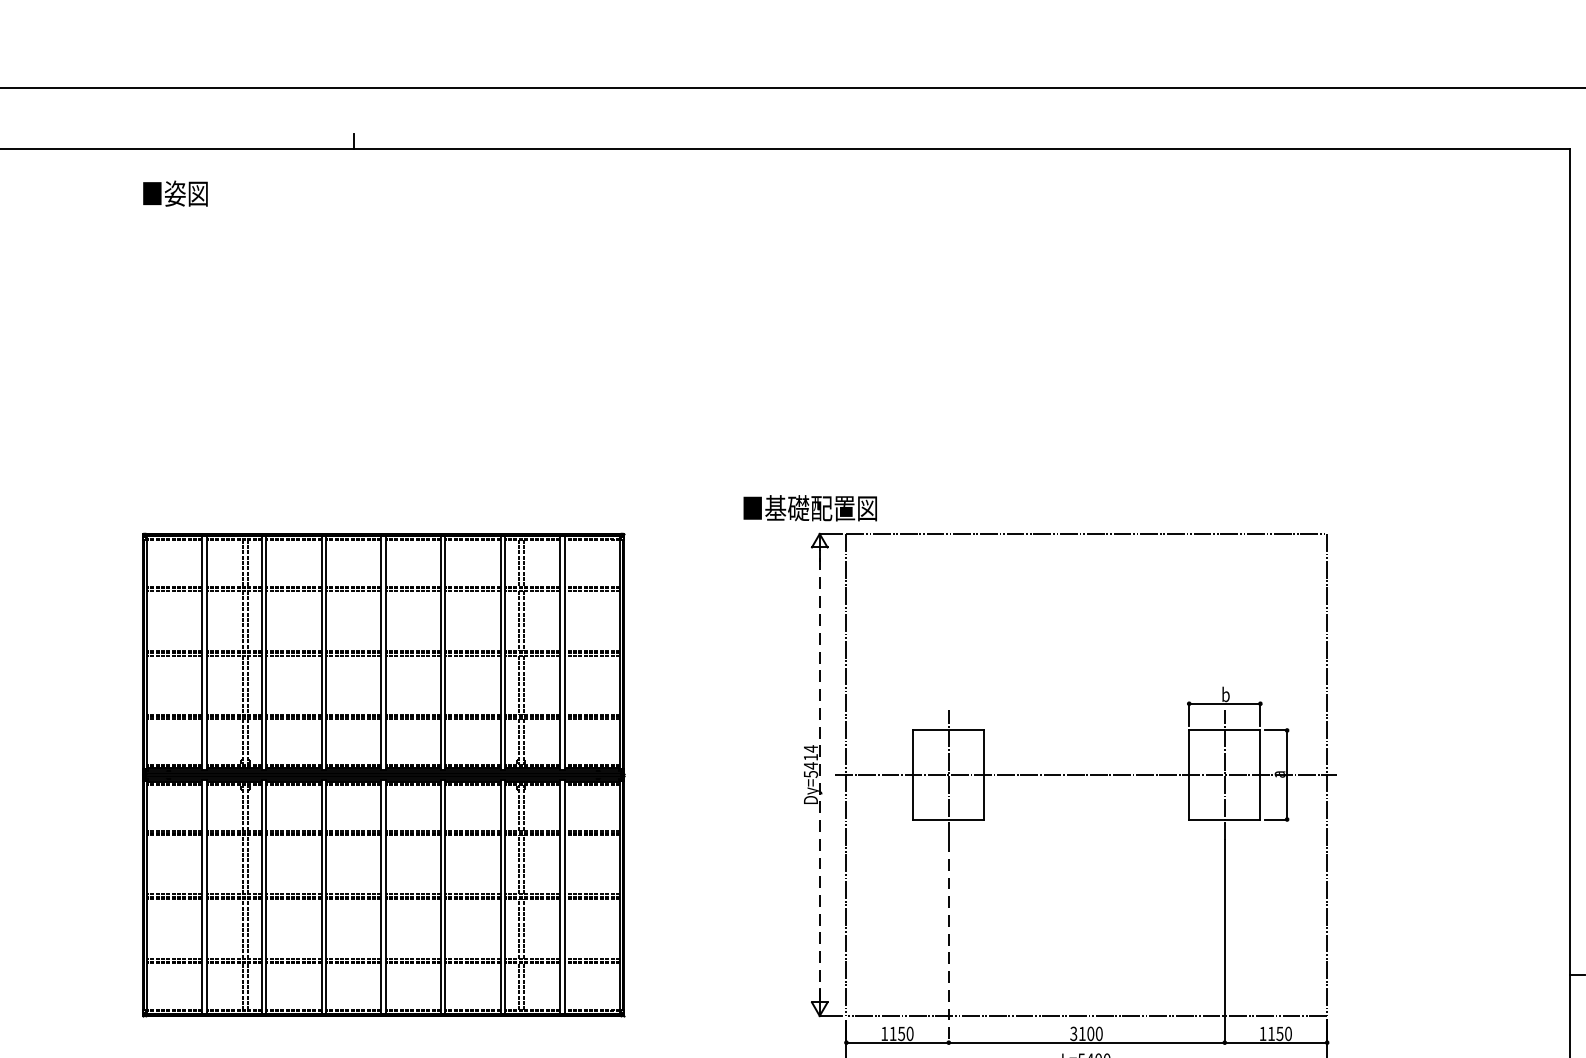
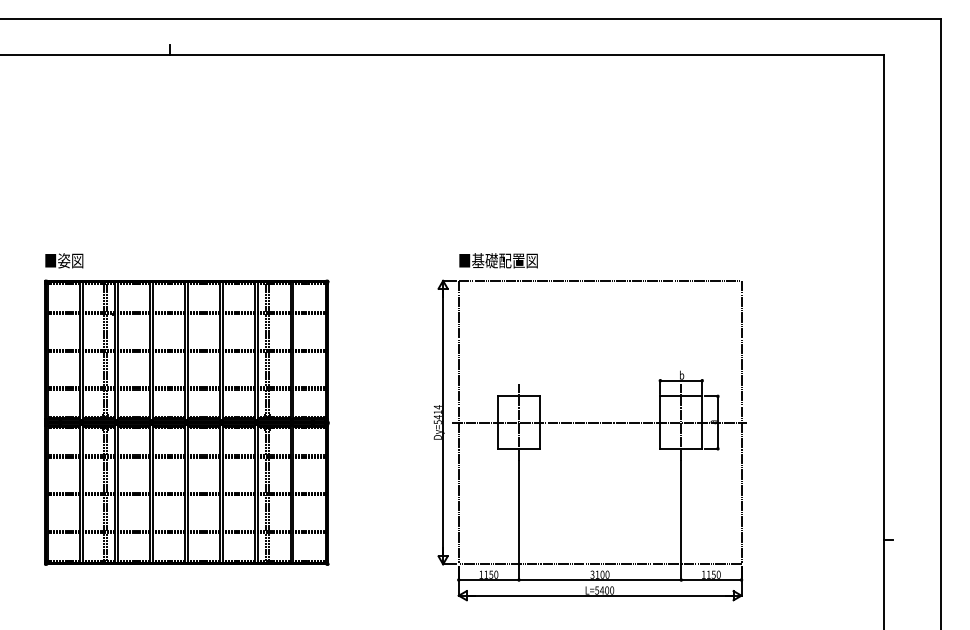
text: (175, 193) -> (64, 260), moved
text: (810, 507) -> (498, 260), moved
line: (820, 774) -> (443, 422), dashed -> solid
line: (949, 941) -> (519, 520), dashed -> solid

